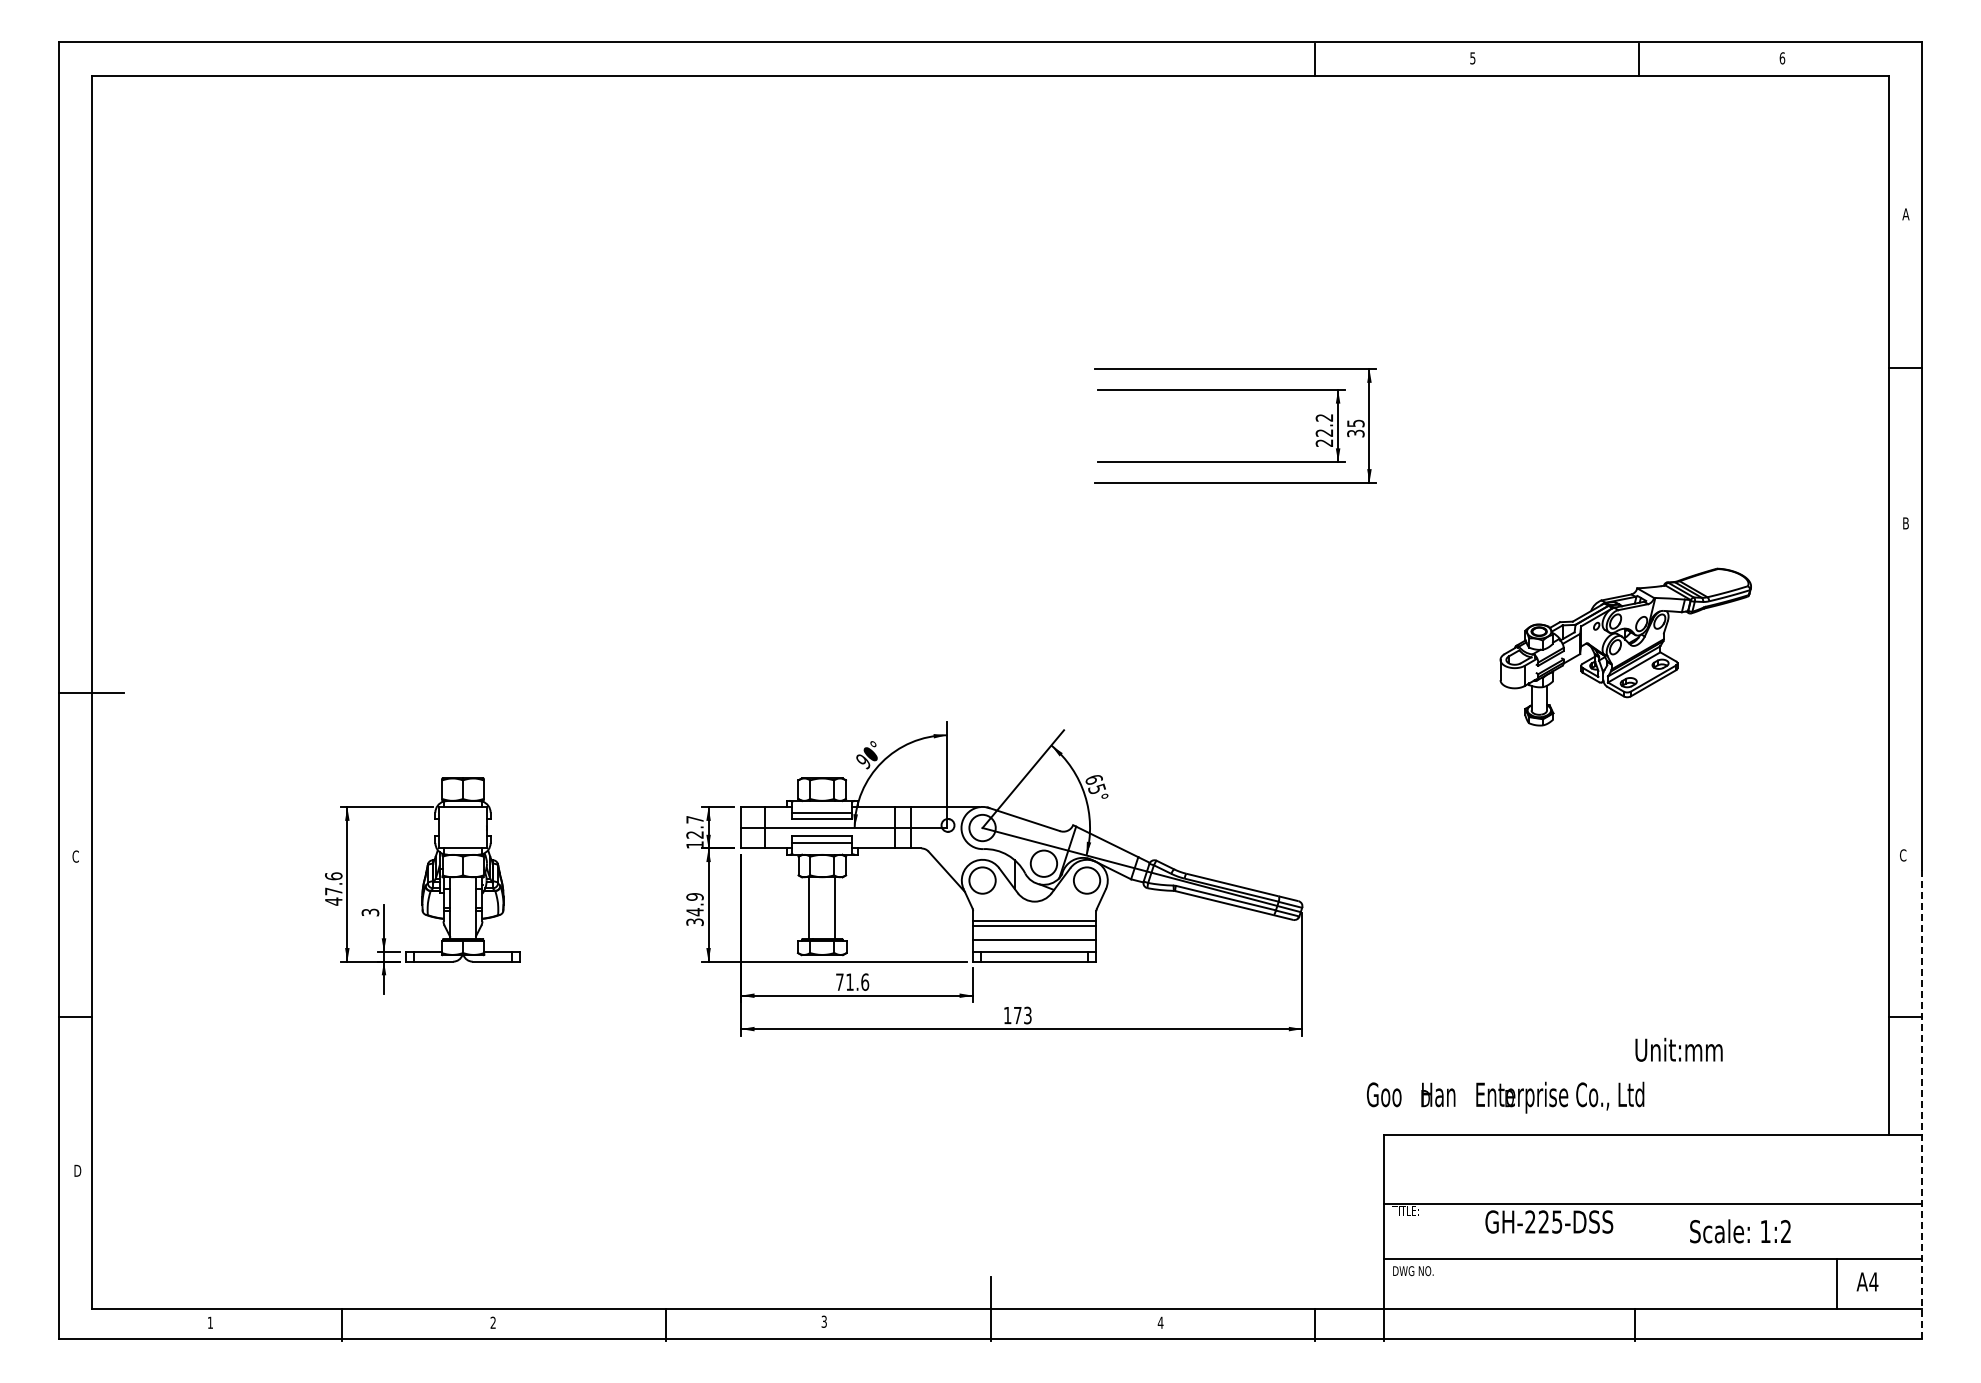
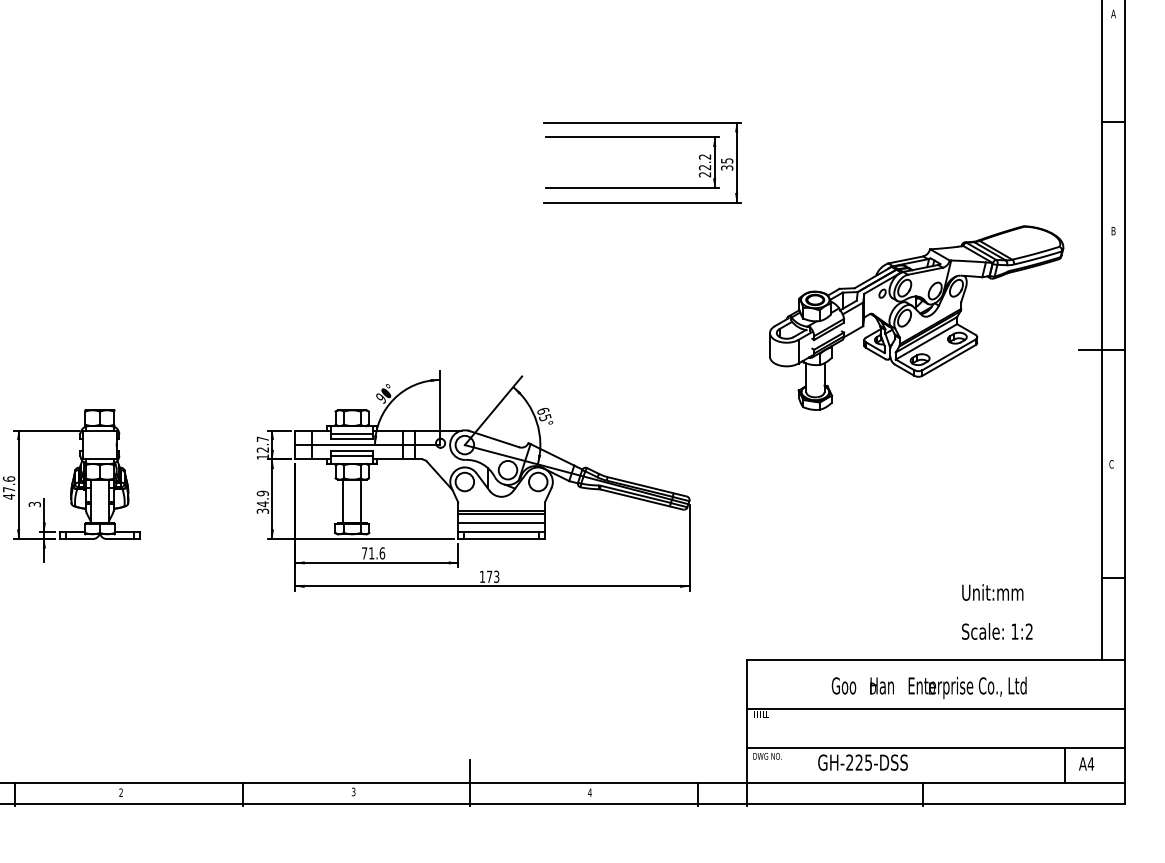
part: (1625, 646) -> (916, 317), size x1.67
line: (1888, 692) -> (1101, 349), added
text: (1678, 1049) -> (992, 592), moved
text: (1505, 1097) -> (929, 687), moved
line: (1921, 1104) -> (1124, 639), dashed -> solid
text: (1549, 1221) -> (863, 762), moved
text: (1740, 1231) -> (997, 631), moved

